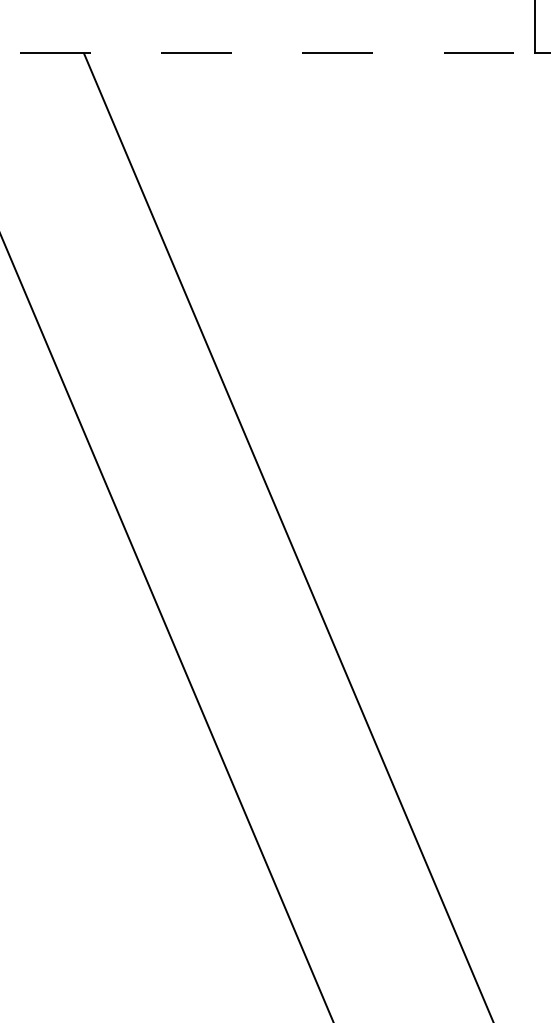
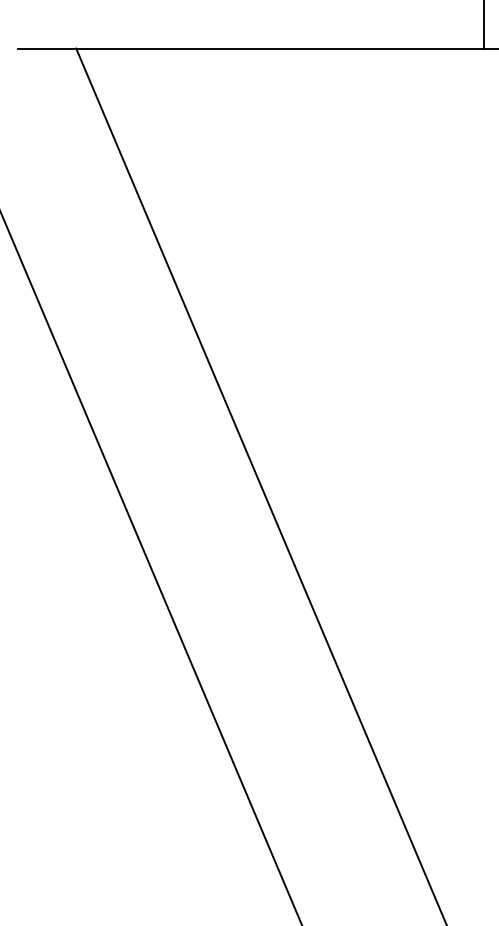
line: (277, 53) -> (251, 48), dashed -> solid

